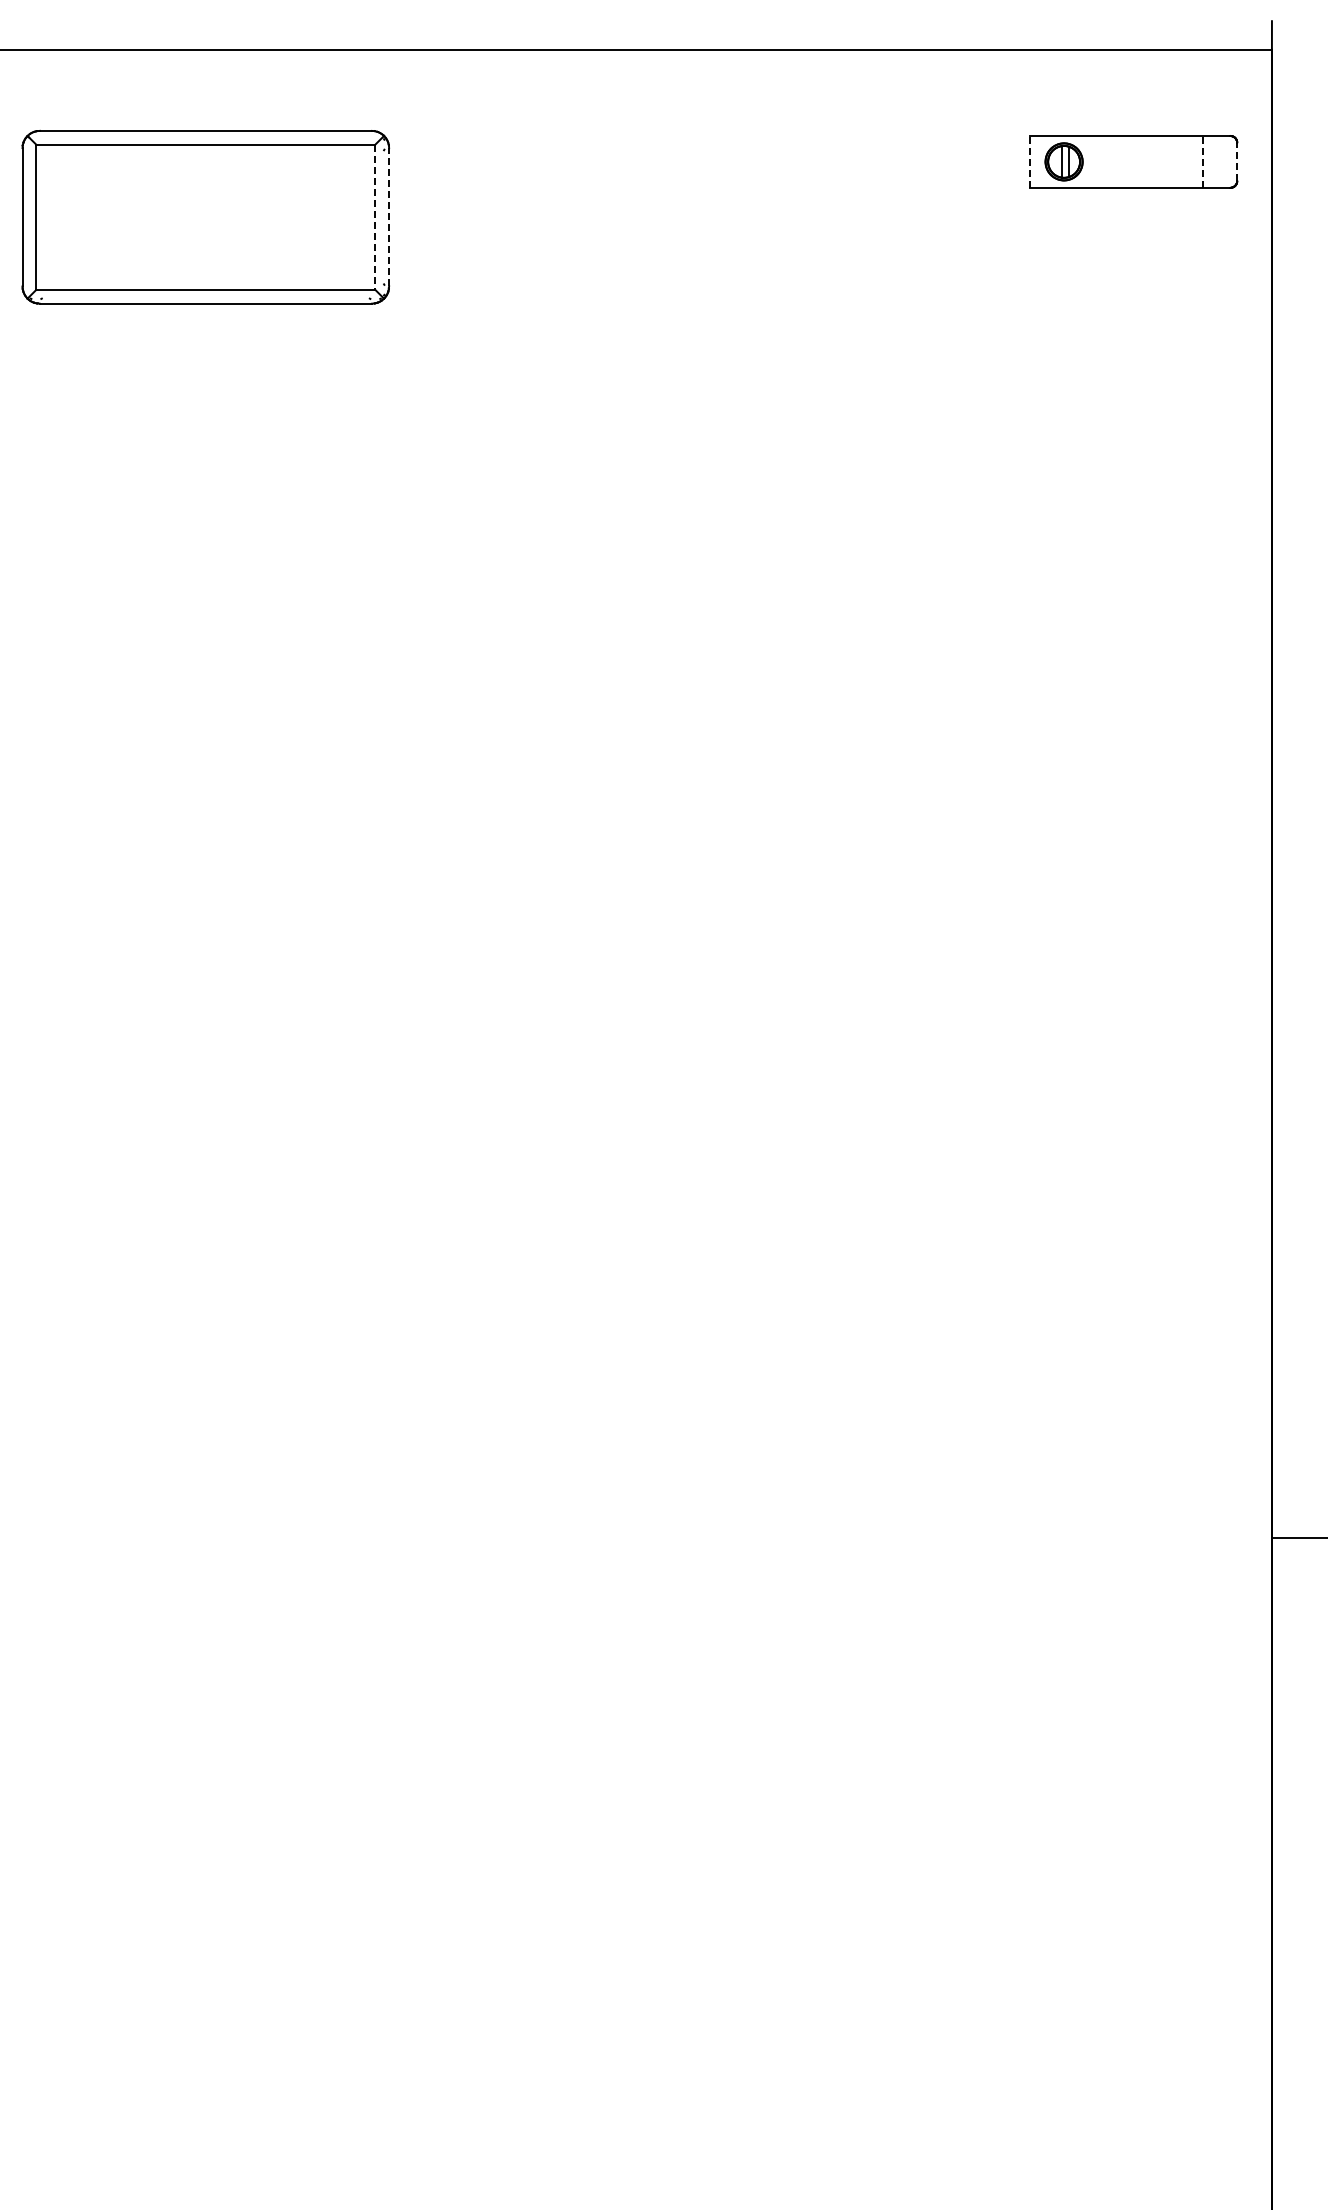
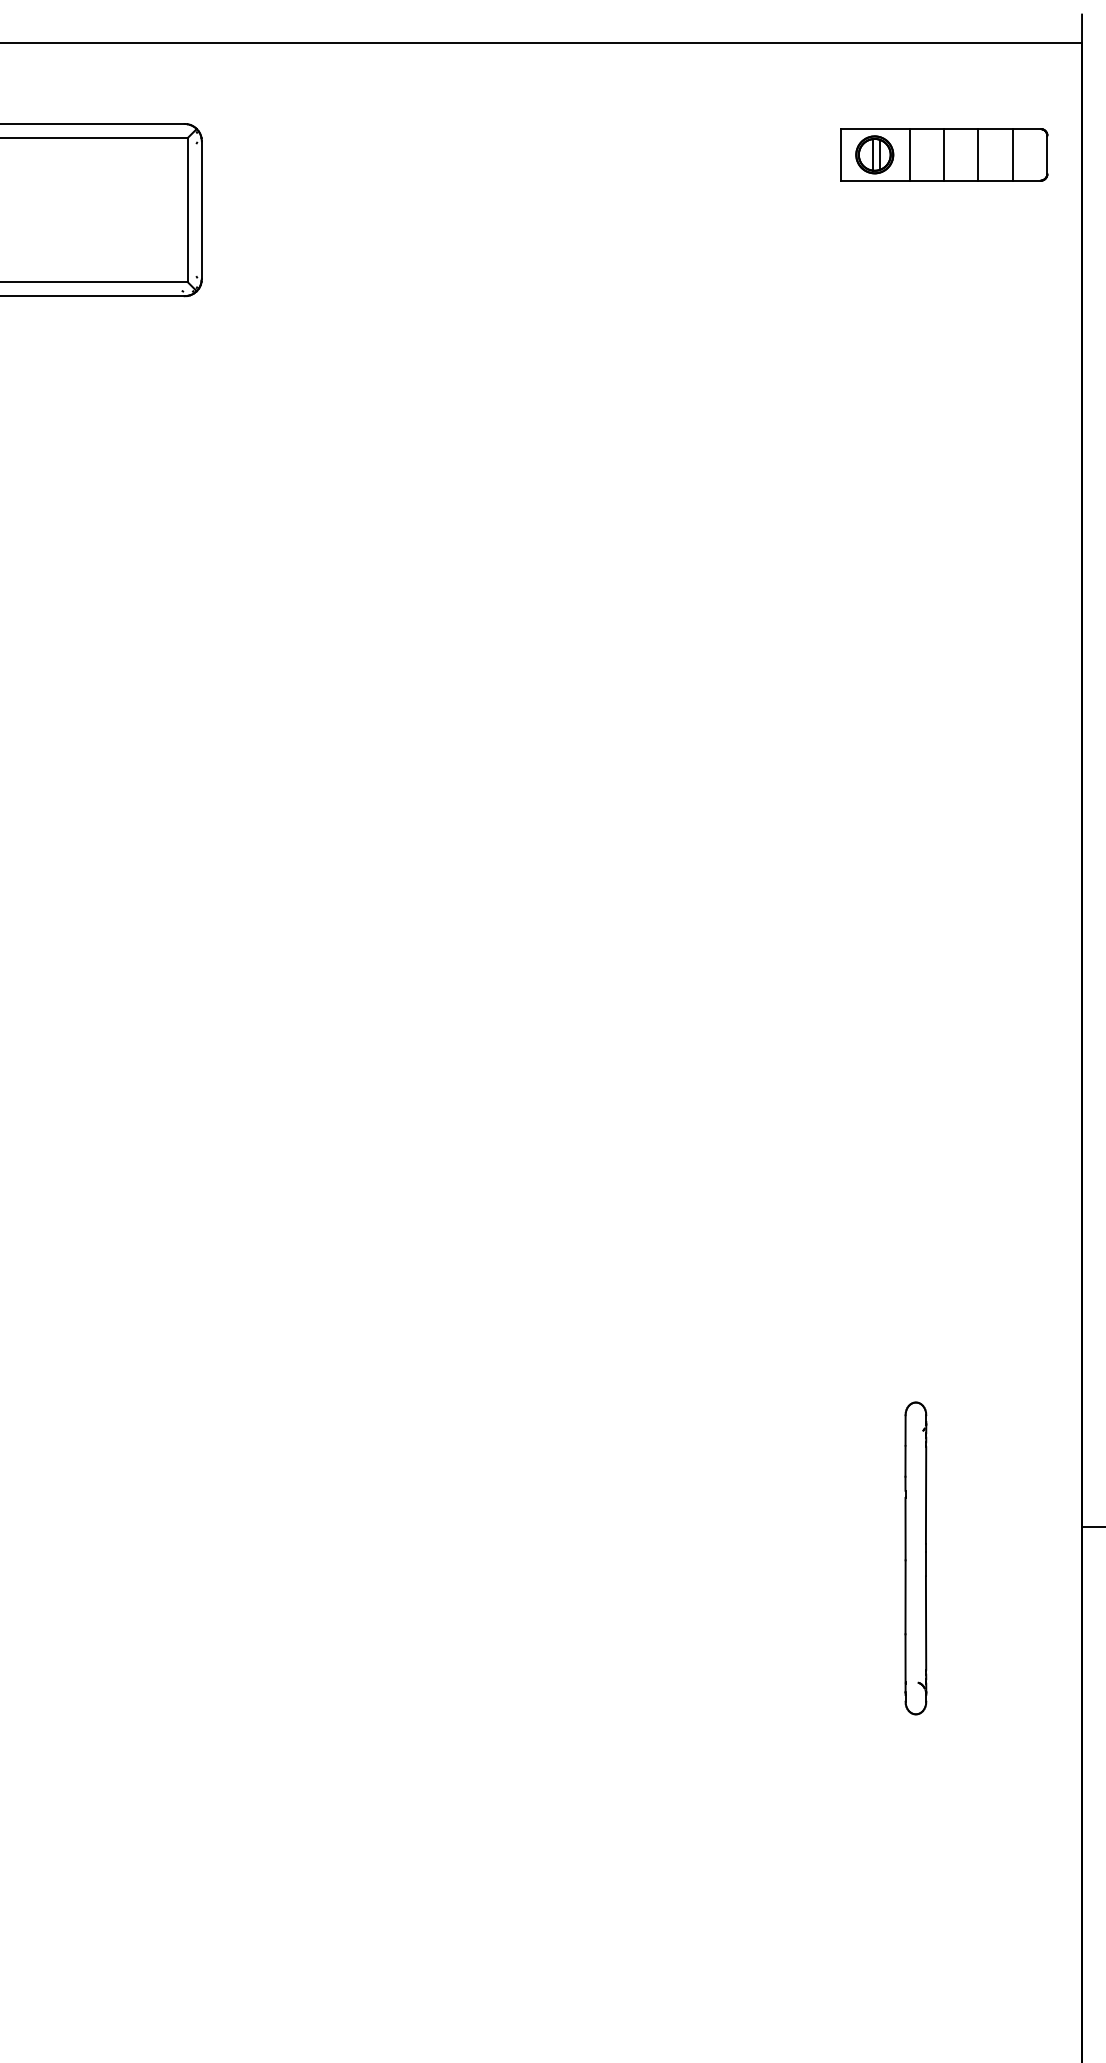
line: (1029, 161) -> (840, 154), dashed -> solid
line: (1098, 161) -> (909, 154), added
line: (1133, 161) -> (943, 154), added
line: (1168, 161) -> (978, 154), added
line: (1202, 161) -> (1012, 154), dashed -> solid
line: (1237, 161) -> (1047, 154), dashed -> solid
line: (389, 216) -> (202, 209), dashed -> solid
line: (375, 217) -> (188, 210), dashed -> solid
part: (1104, 1569) -> (915, 1558), added

